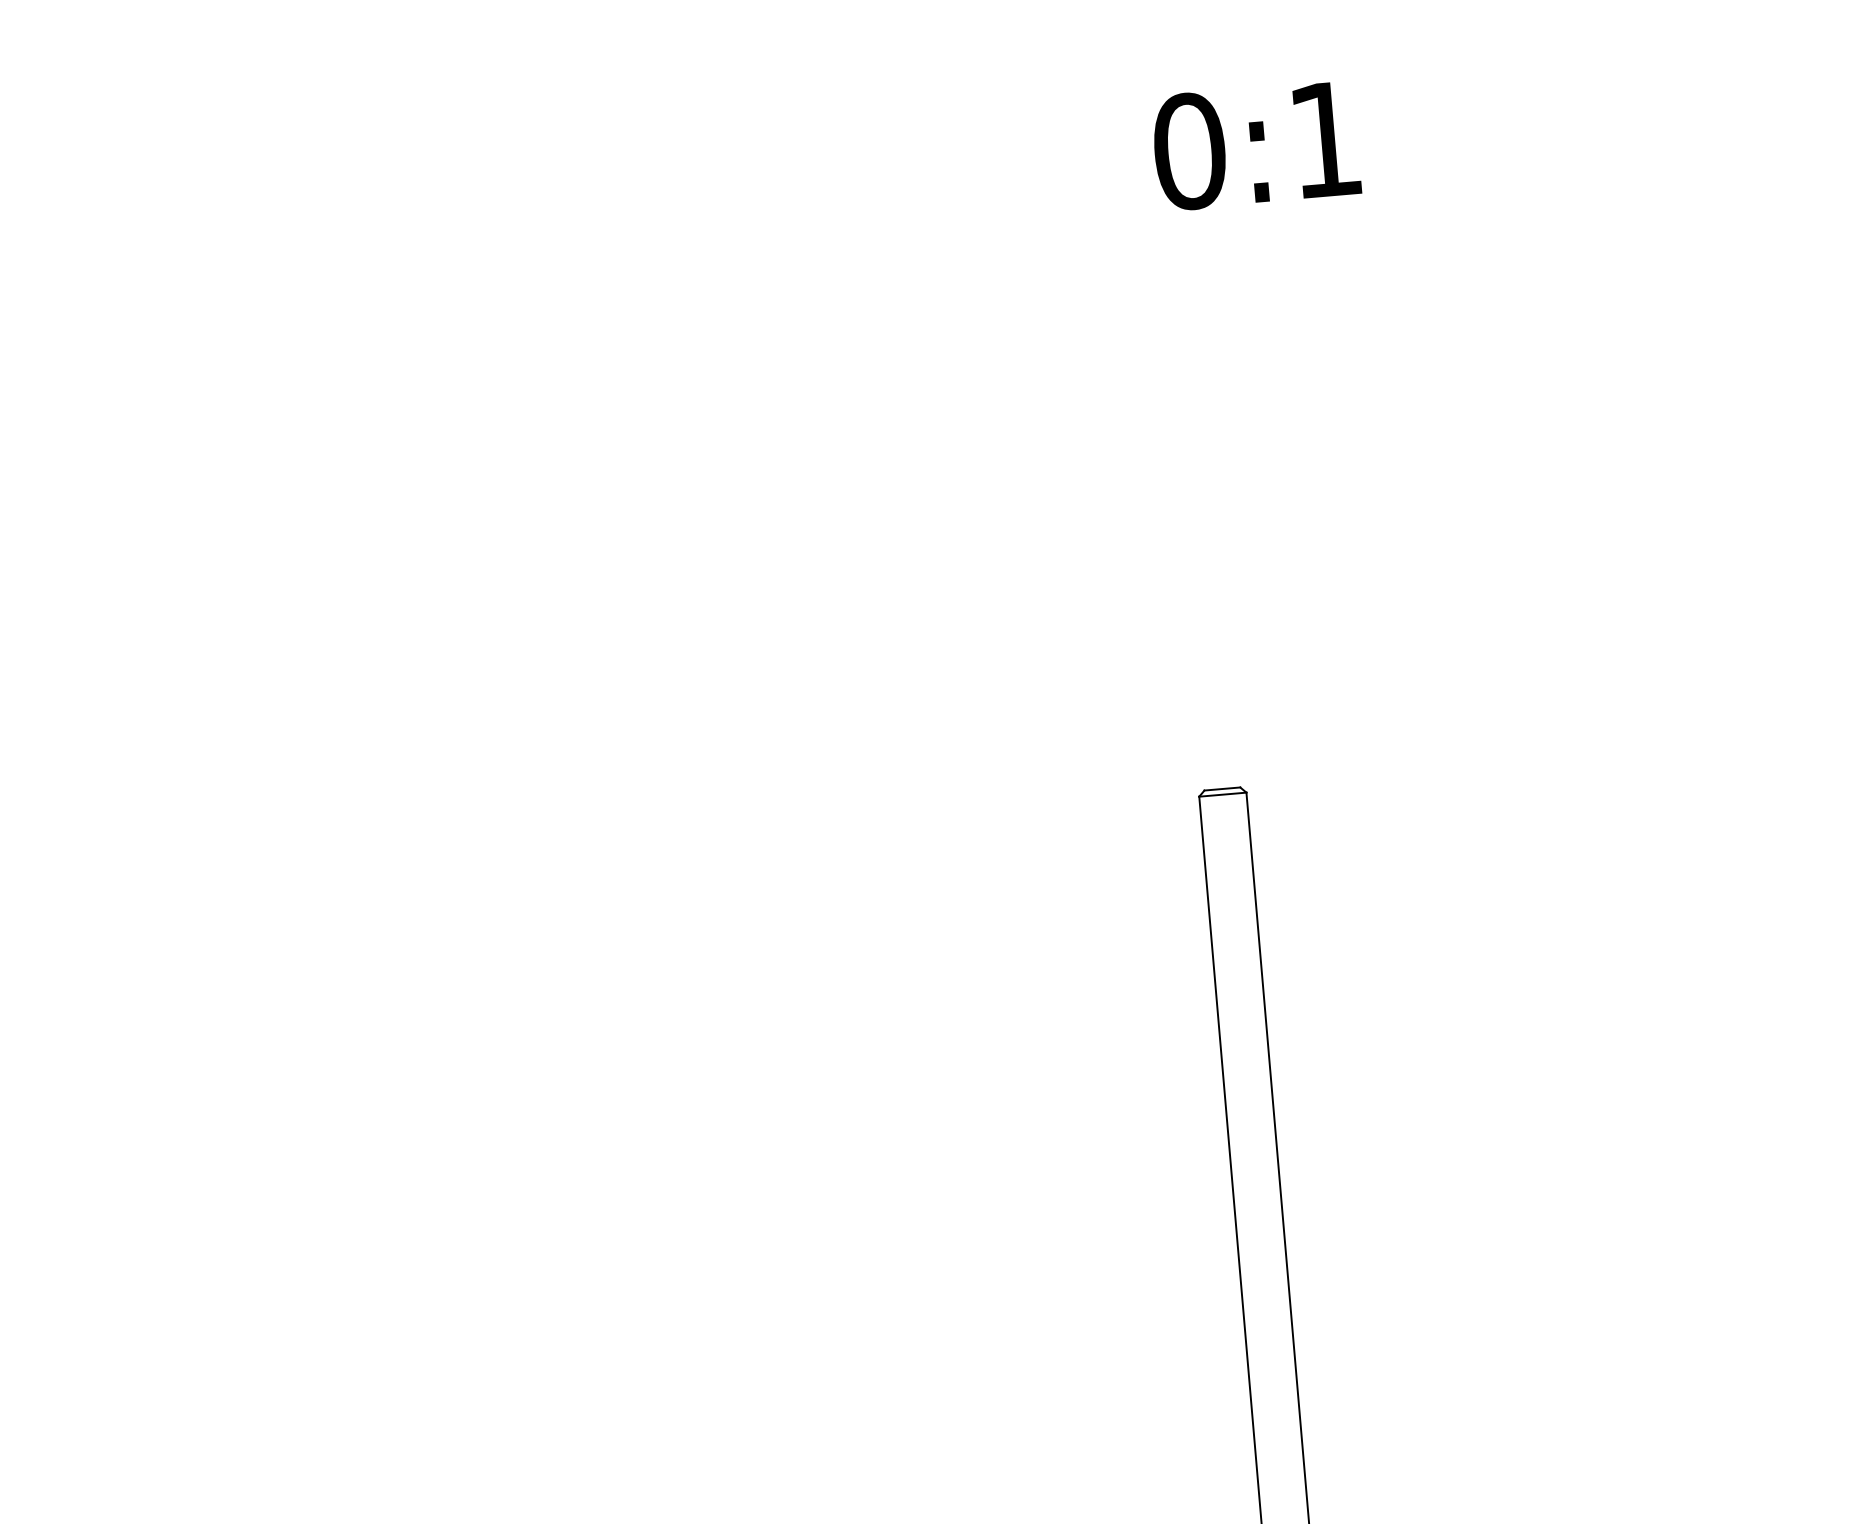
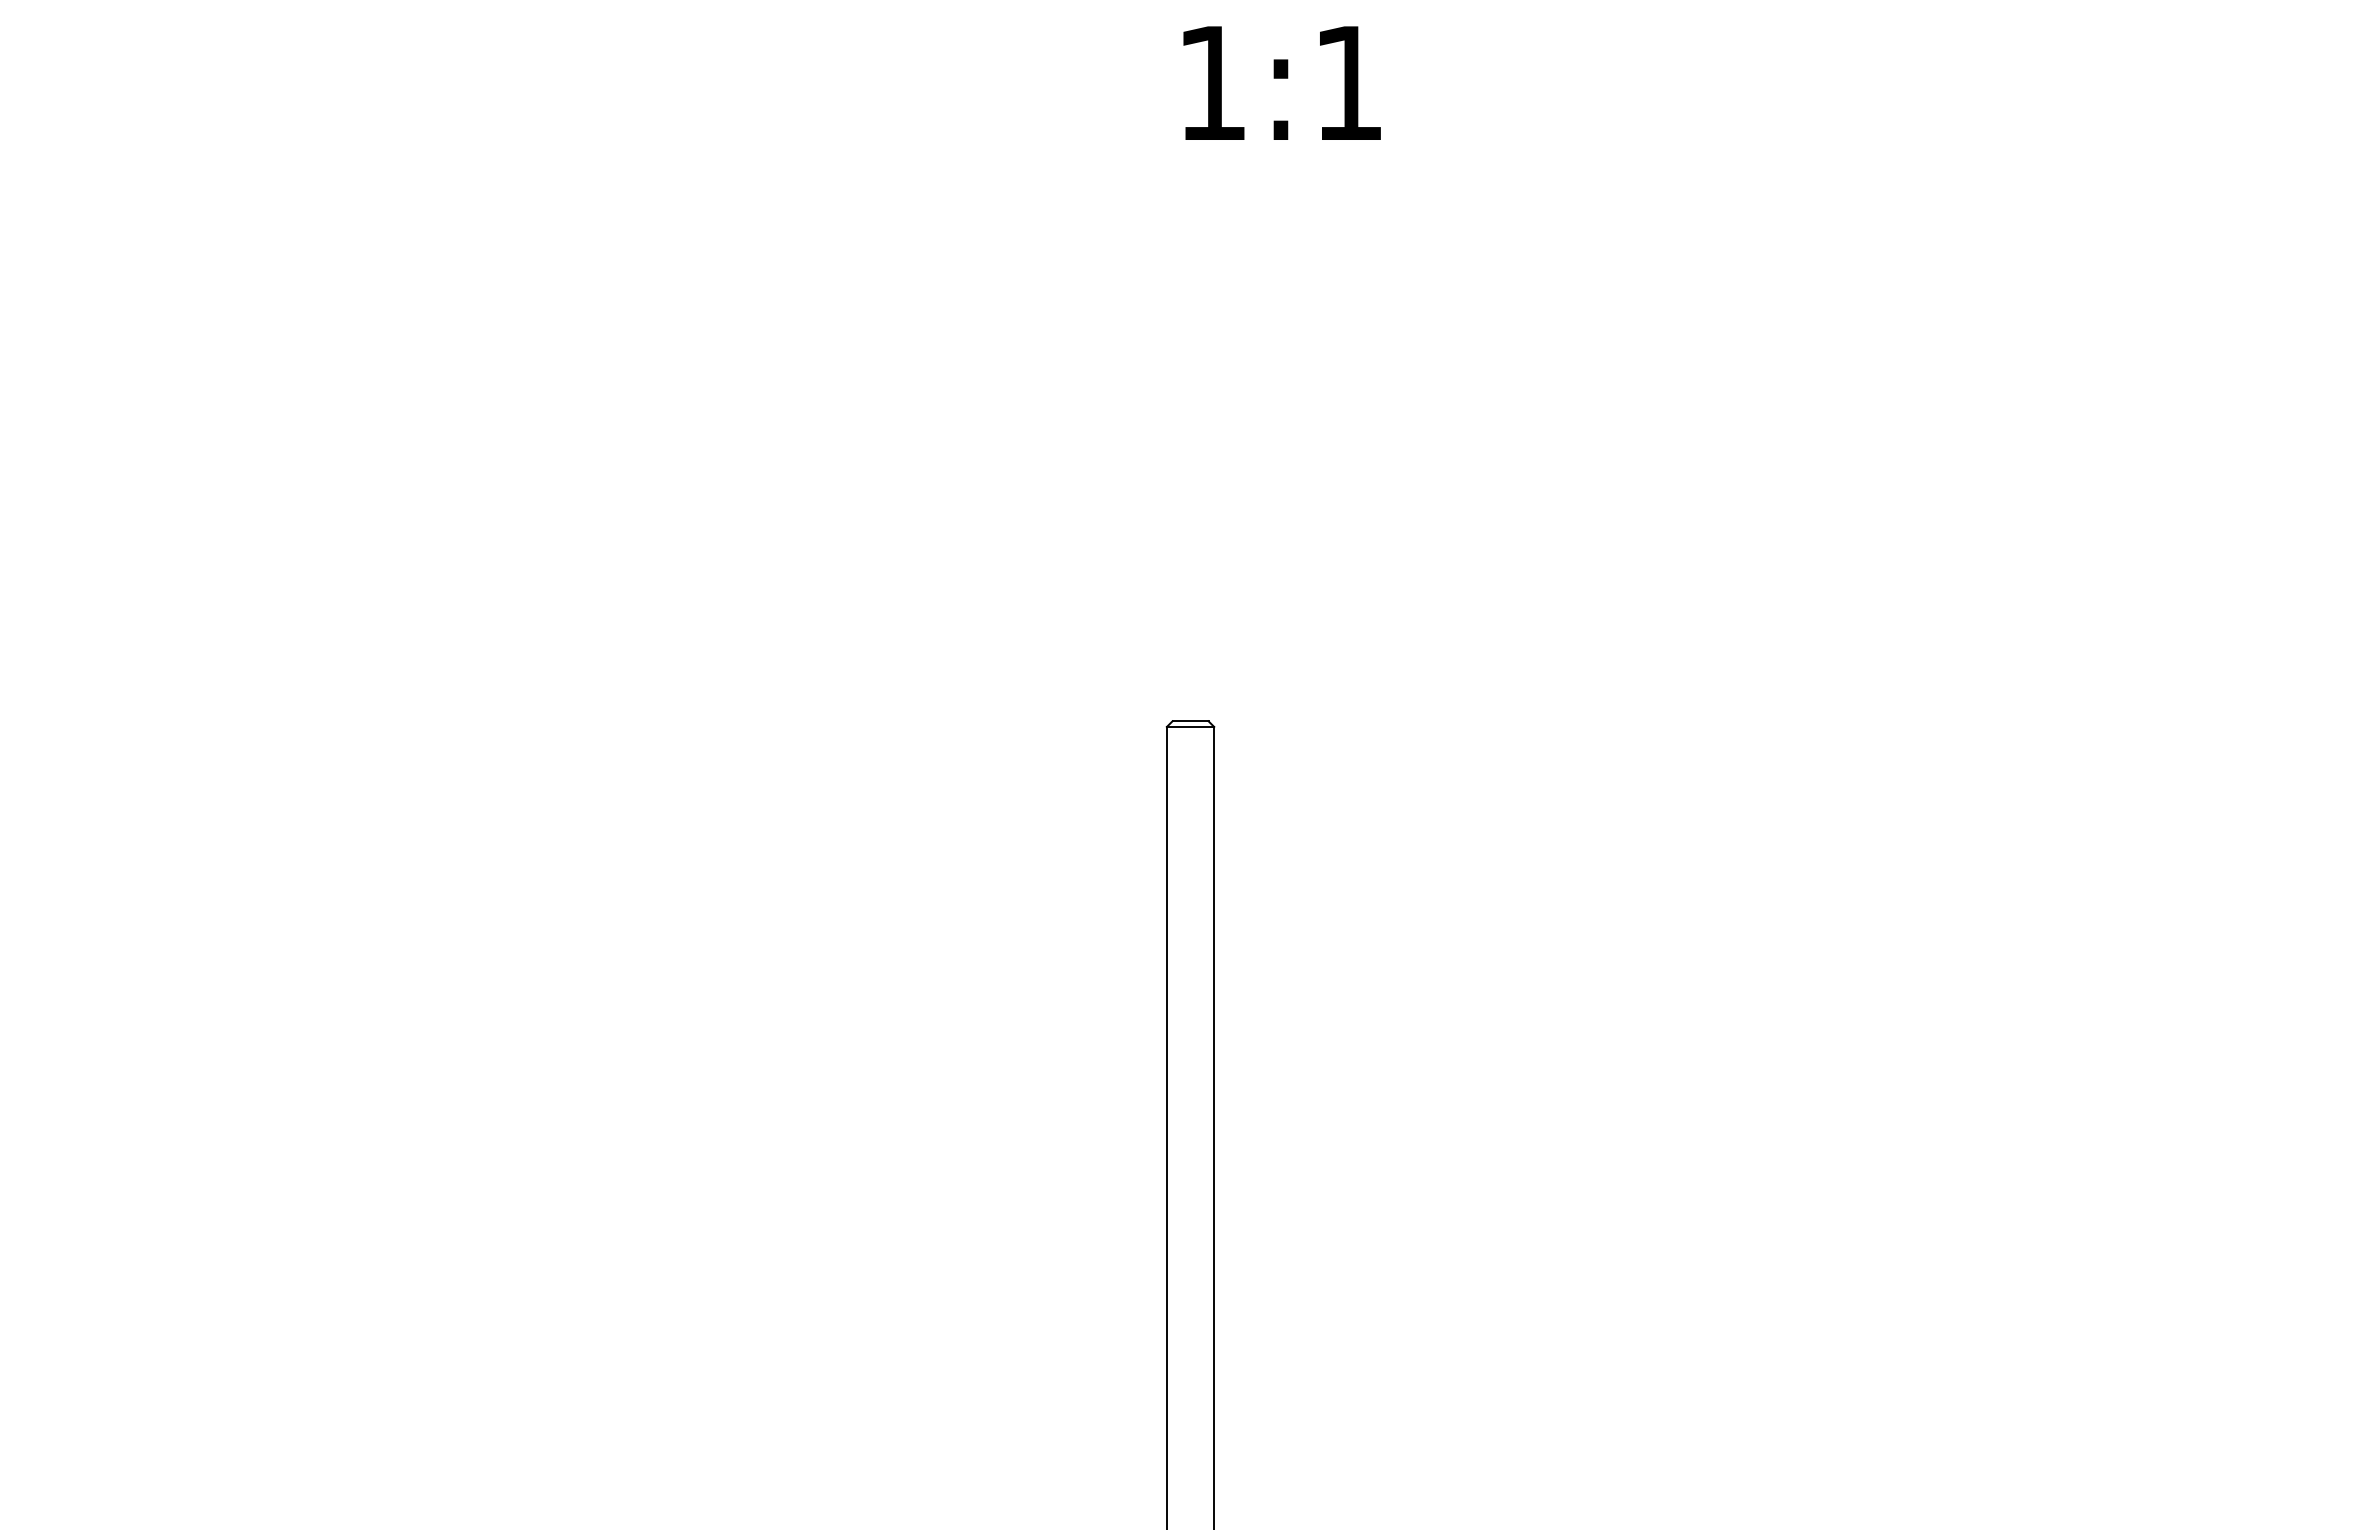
text: (1189, 151) -> (1212, 83), 0:1 -> 1:1

